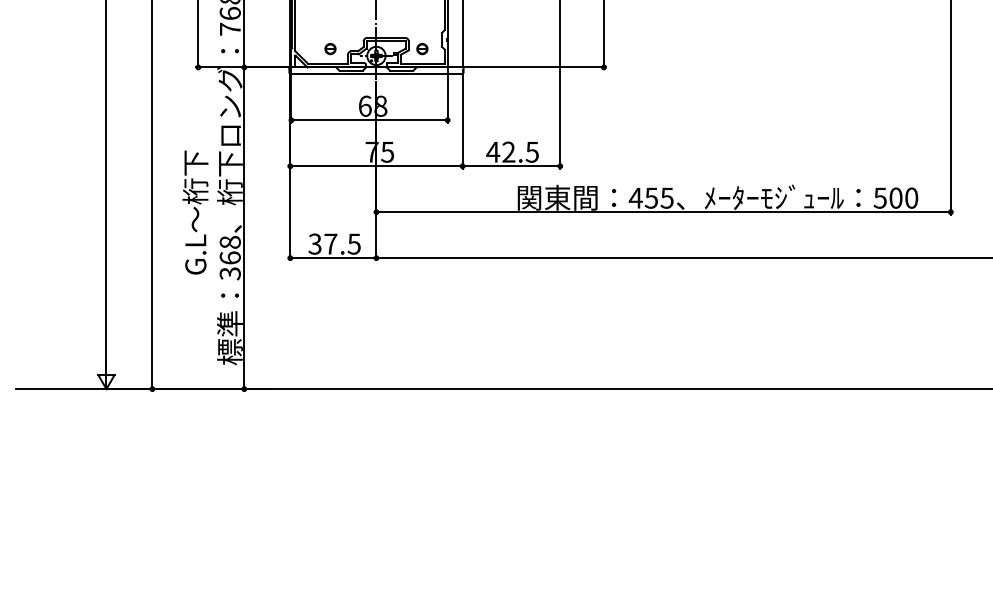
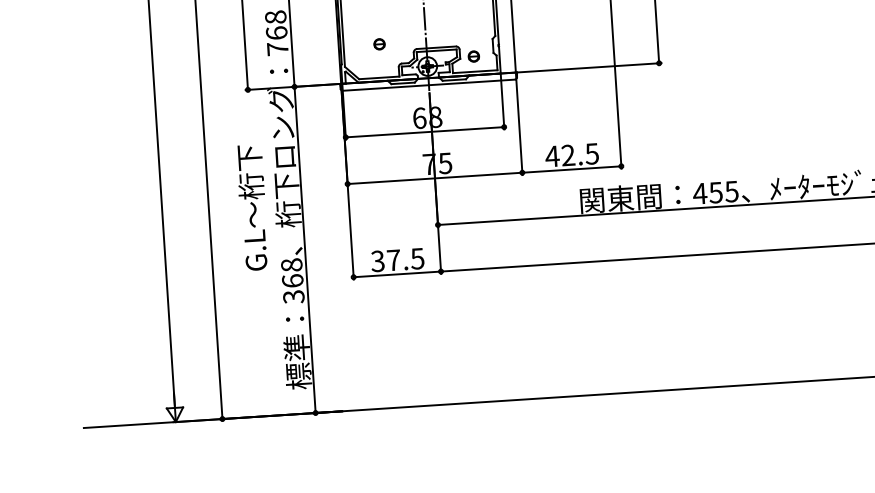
part: (330, 49) -> (379, 44), moved
text: (195, 212) -> (252, 207), moved

